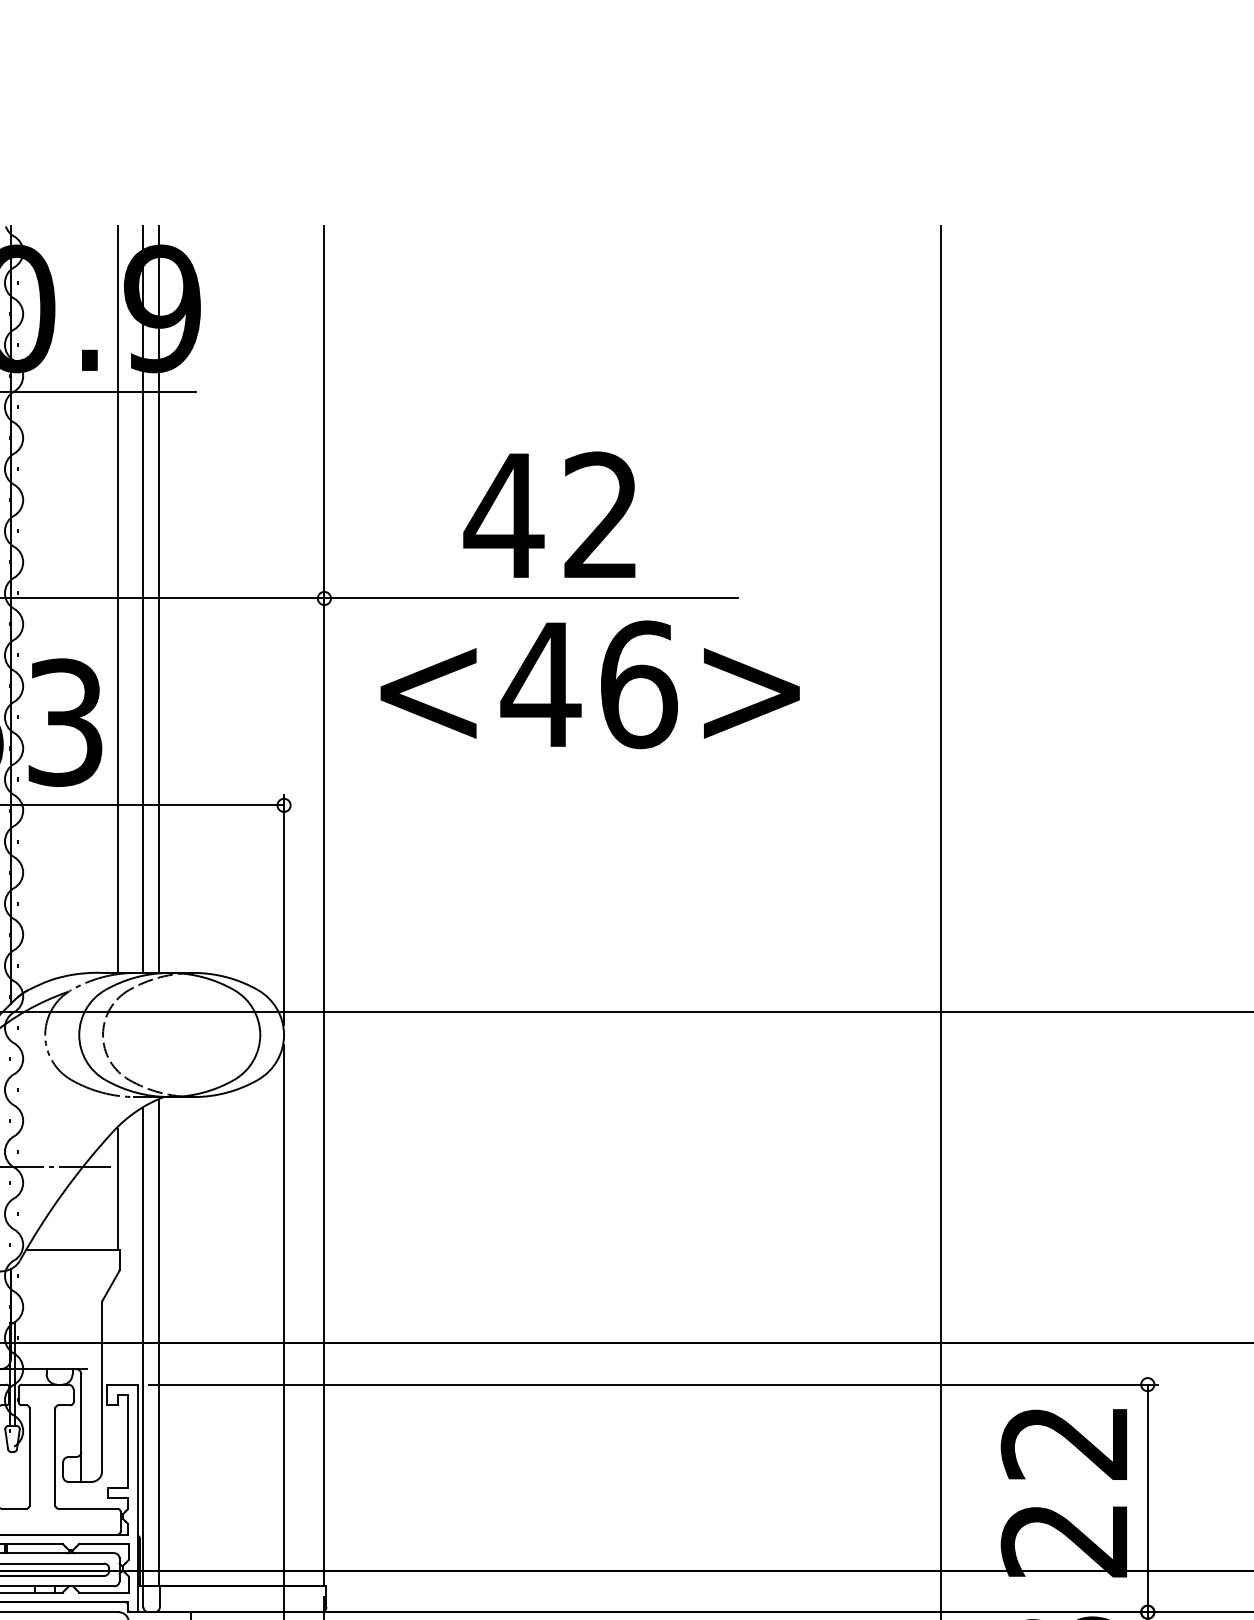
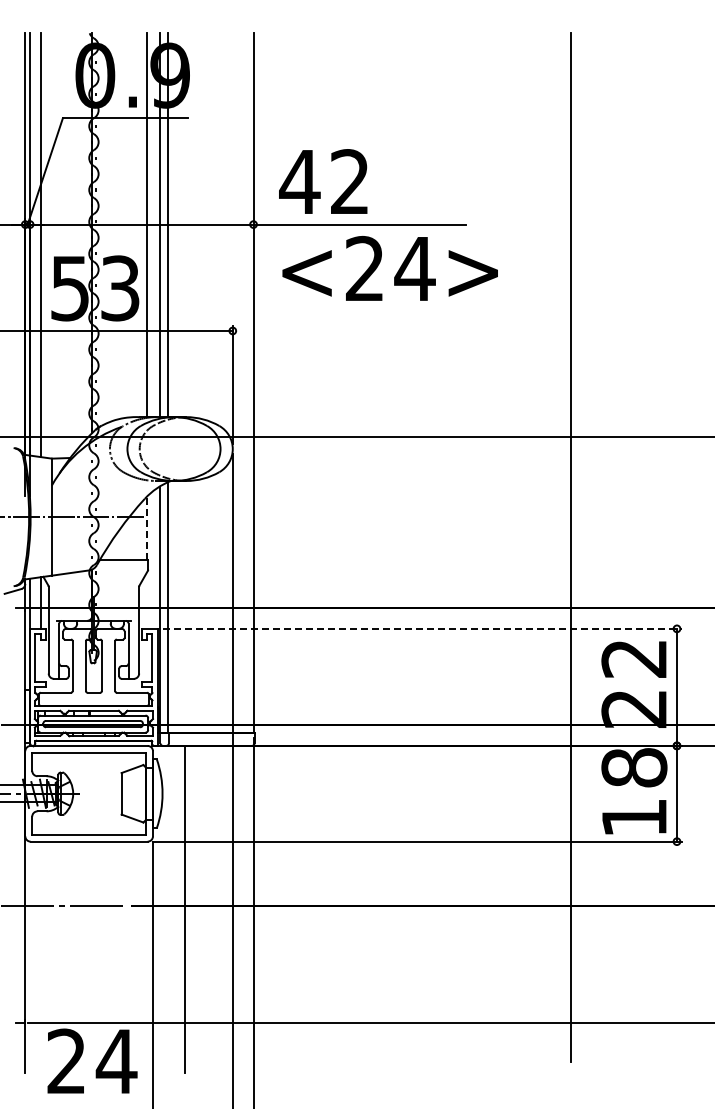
text: (549, 514) -> (323, 181), moved
text: (588, 683) -> (389, 268), <46> -> <24>
line: (118, 1187) -> (147, 527), solid -> dashed
line: (652, 1383) -> (422, 628), solid -> dashed

